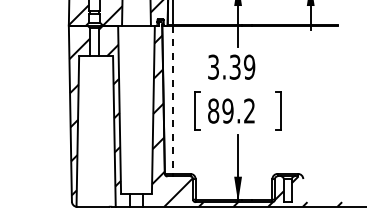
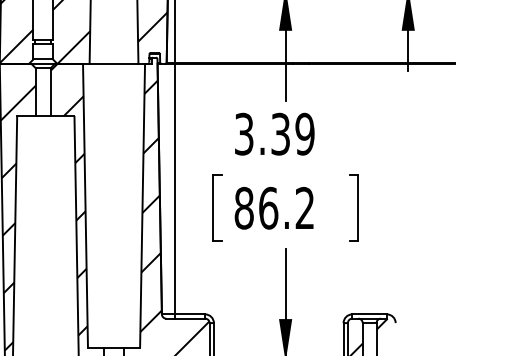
line: (172, 100) -> (174, 190), dashed -> solid
text: (227, 110) -> (267, 207), 89.2 -> 86.2

